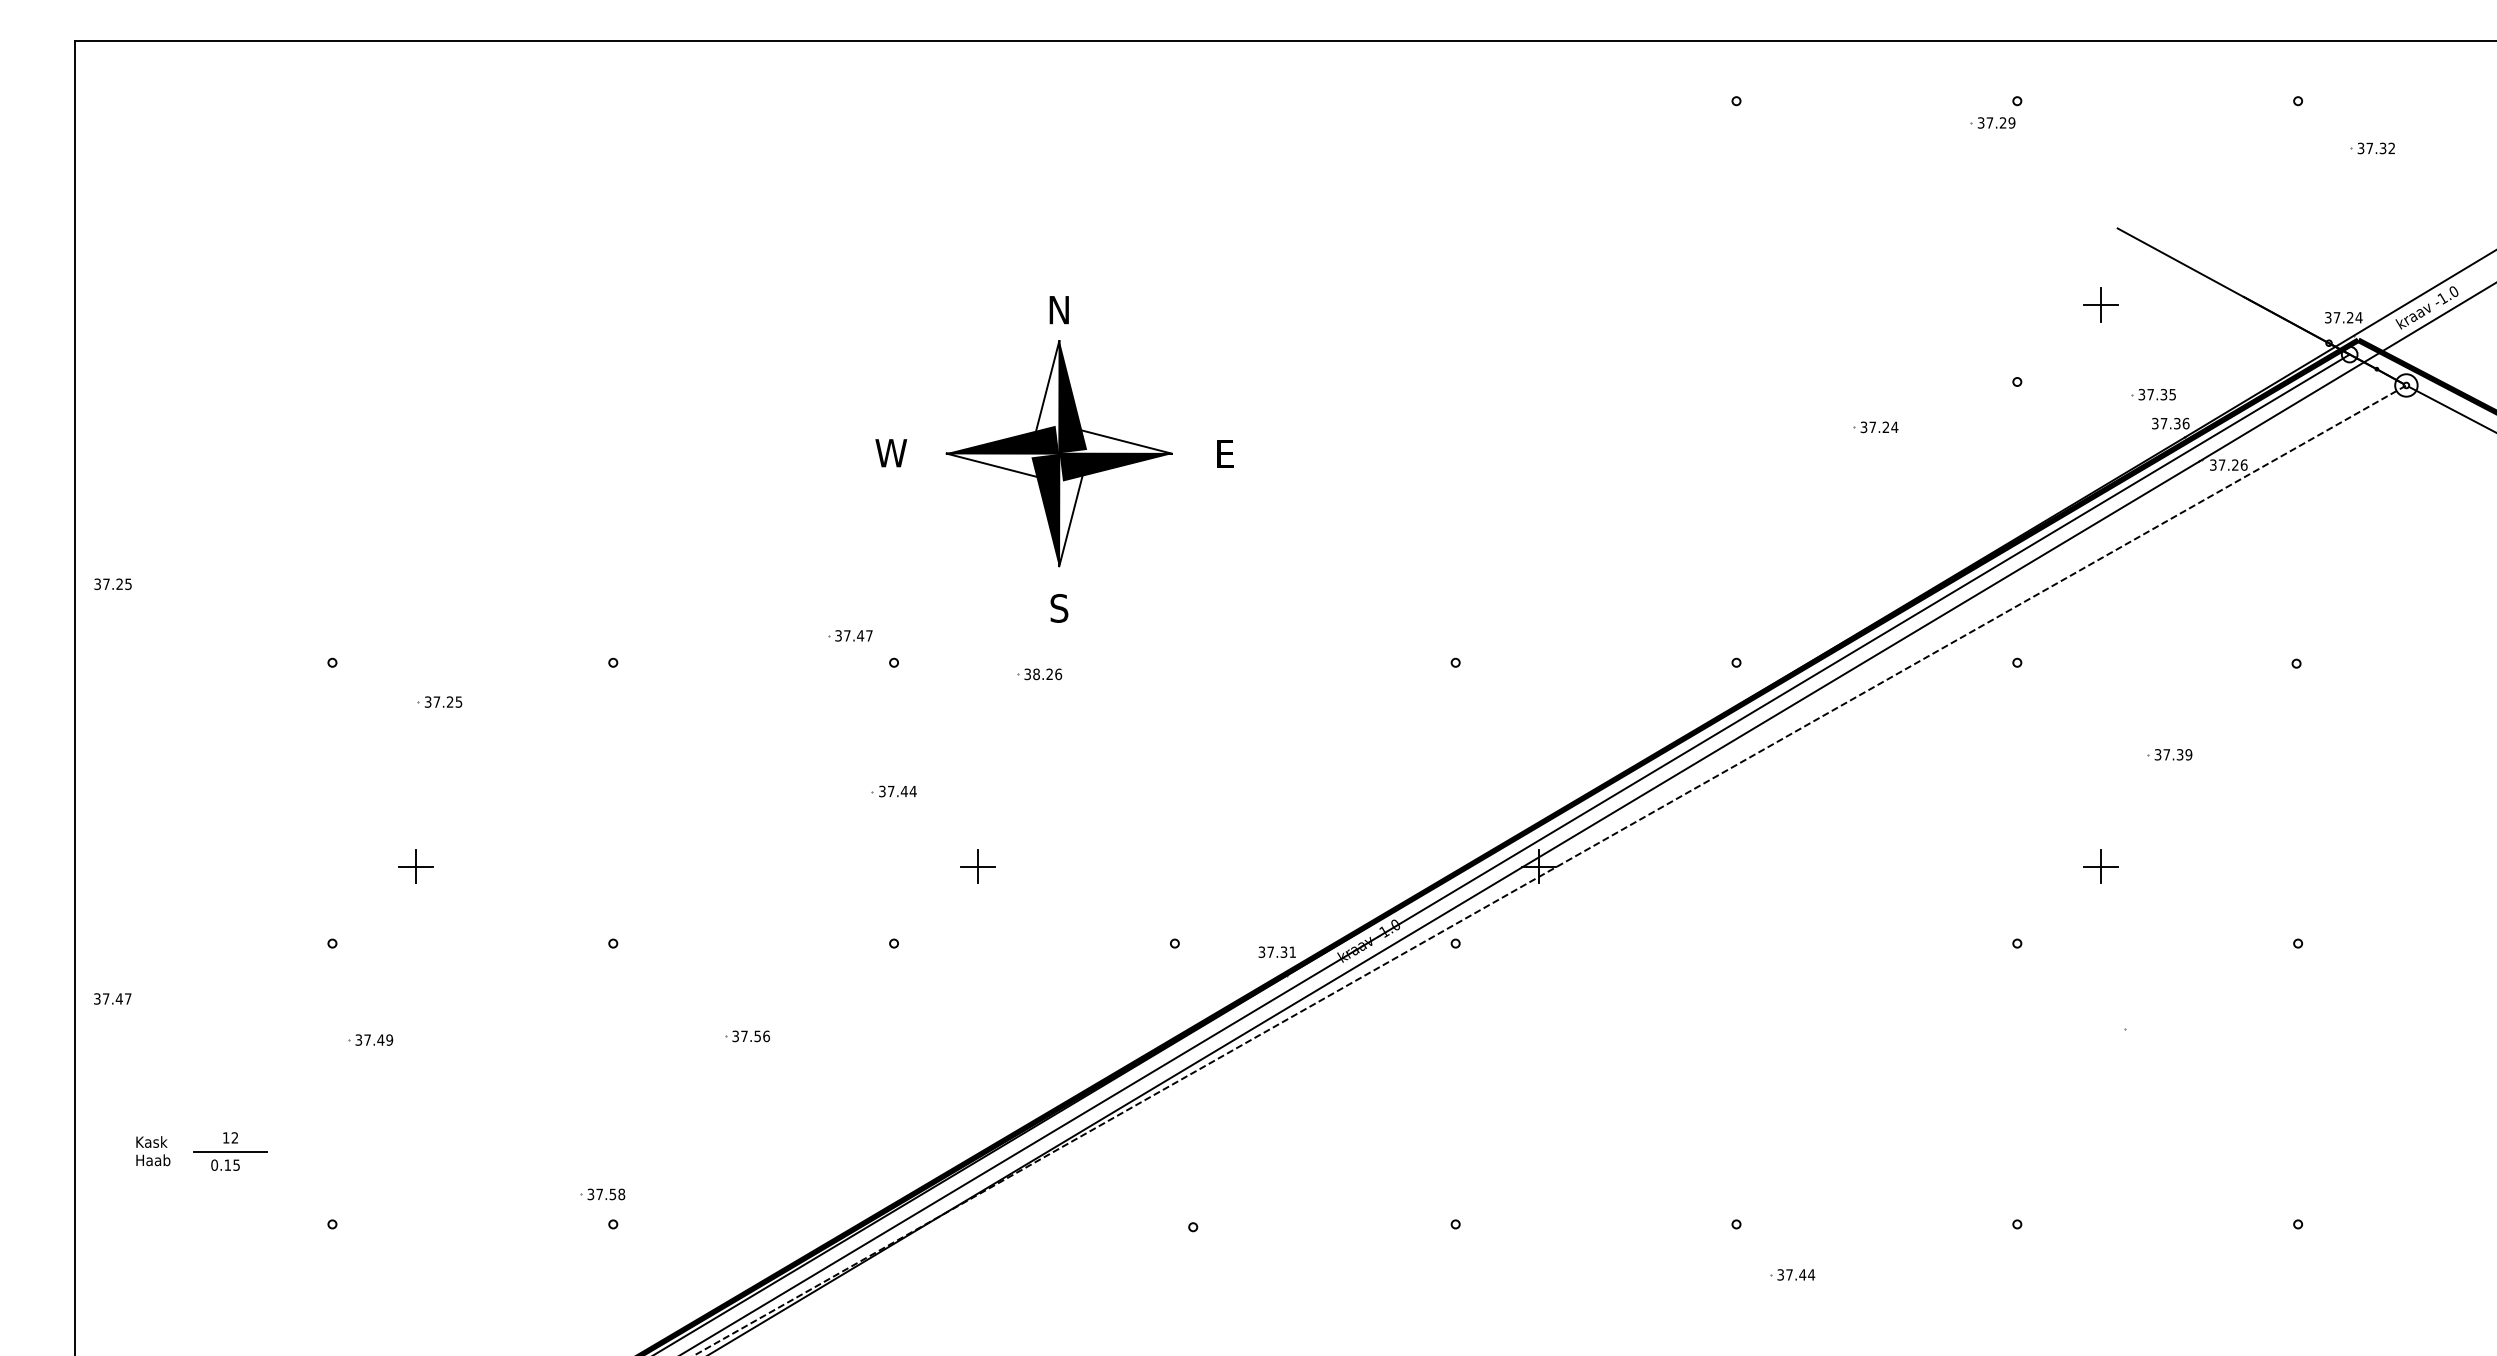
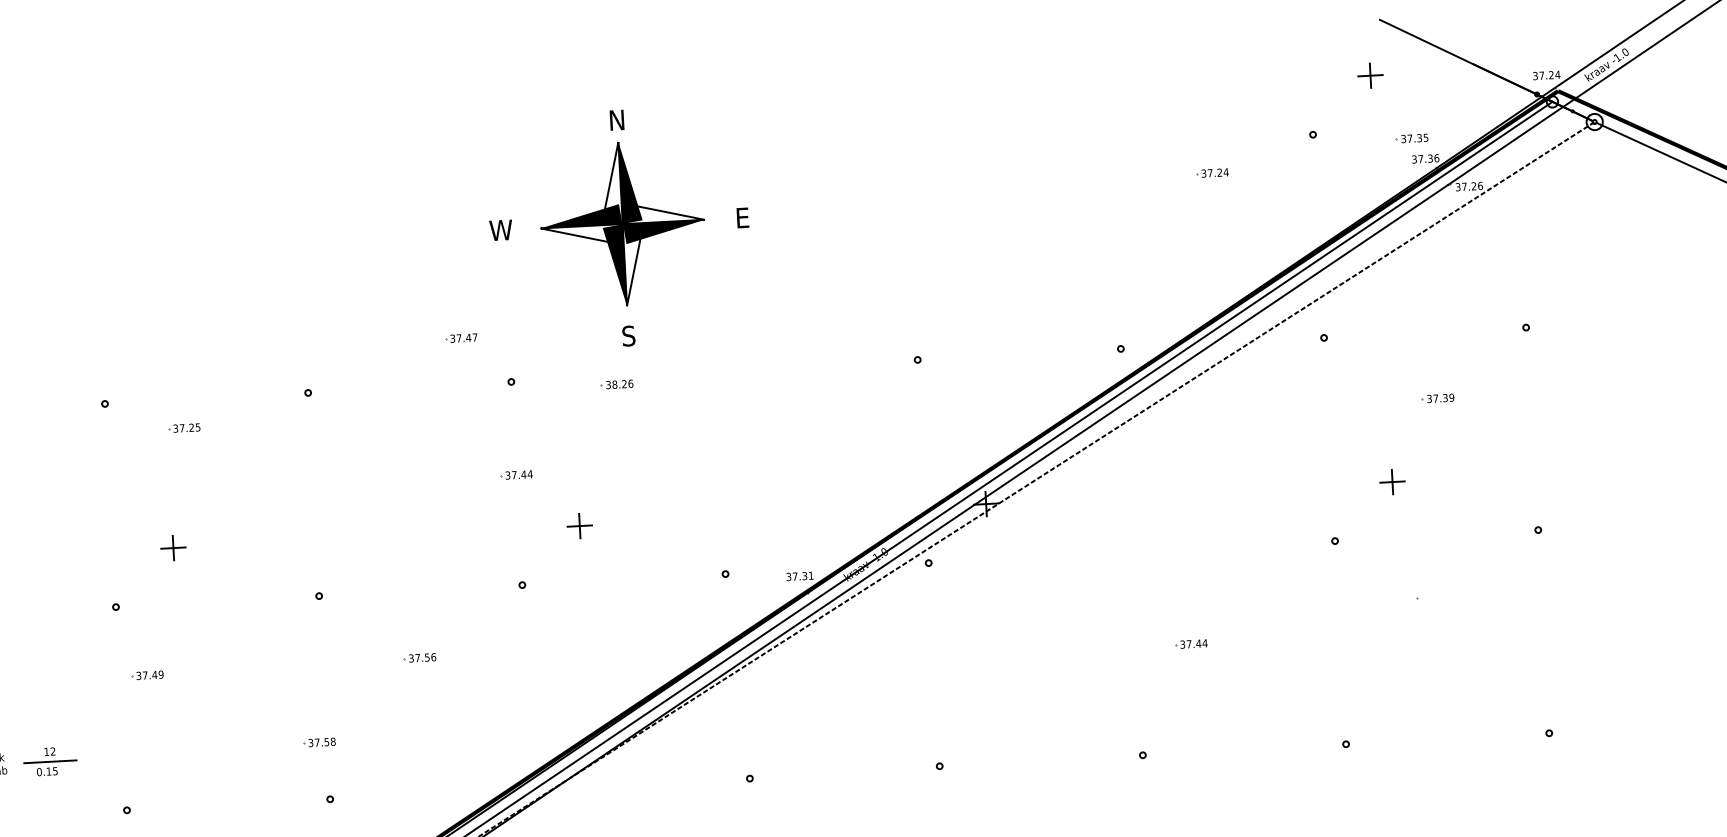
part: (850, 635) -> (461, 337), moved
part: (602, 1194) -> (319, 742), moved
part: (1792, 1274) -> (1191, 643), moved

